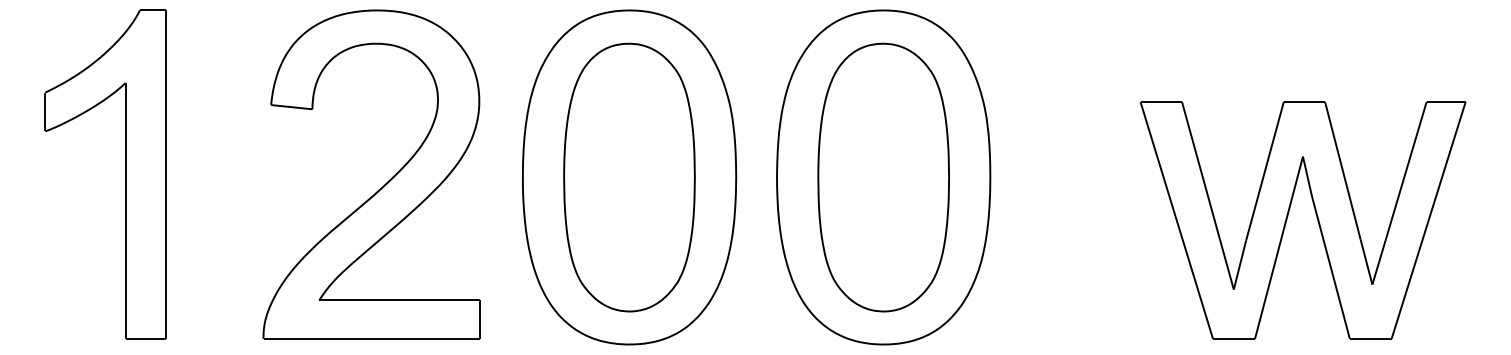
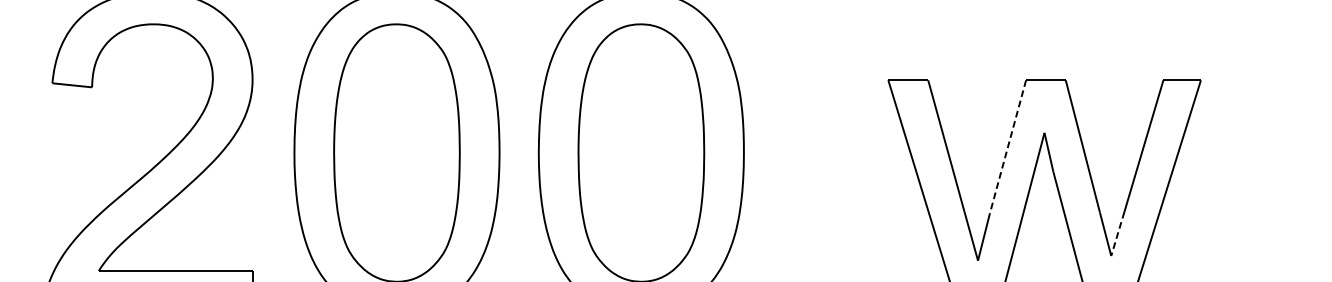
line: (1264, 171) -> (1007, 147), solid -> dashed
line: (1379, 261) -> (1118, 233), solid -> dashed

